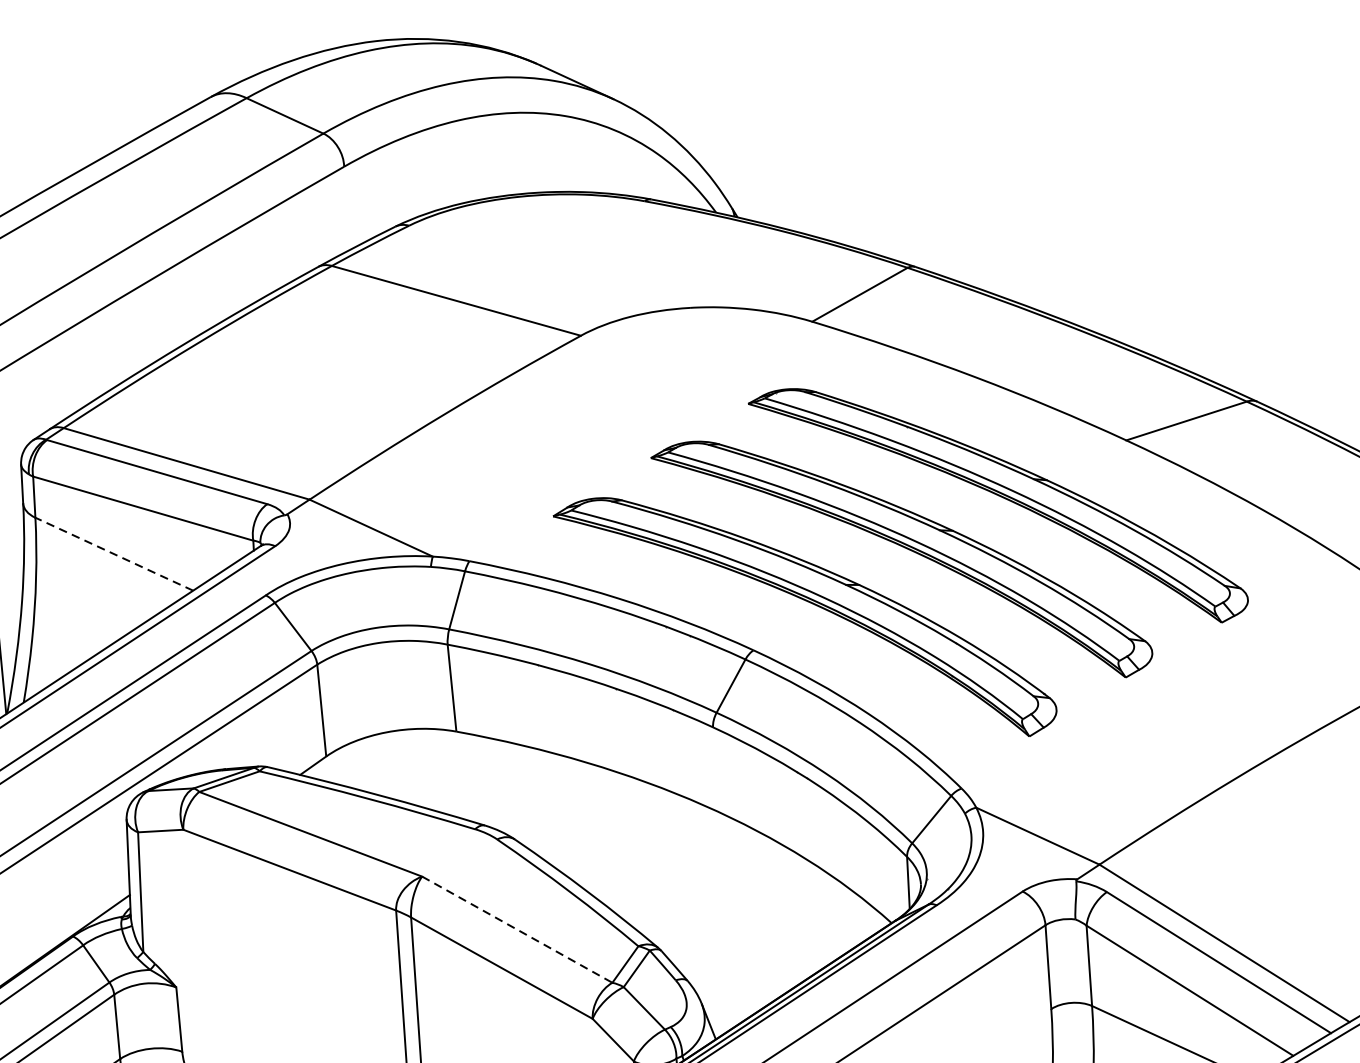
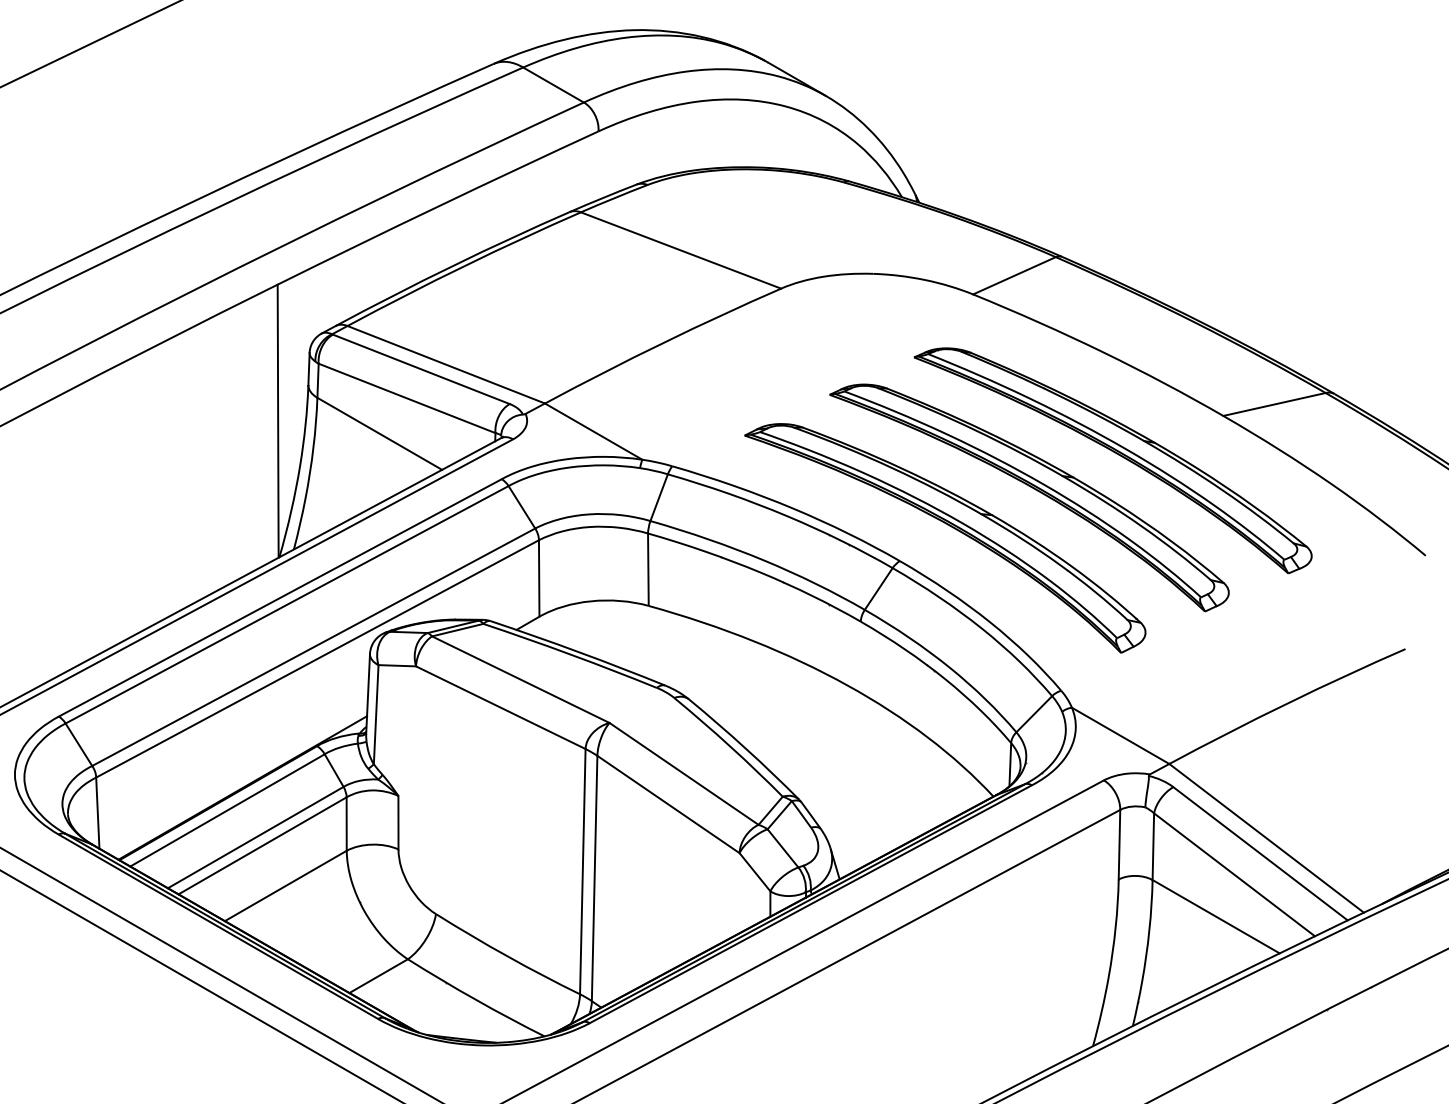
line: (113, 553) -> (379, 433), dashed -> solid
line: (517, 930) -> (684, 774), dashed -> solid

